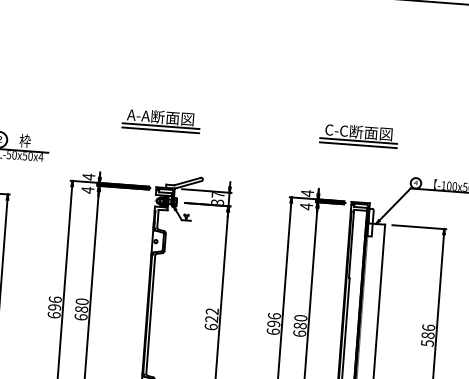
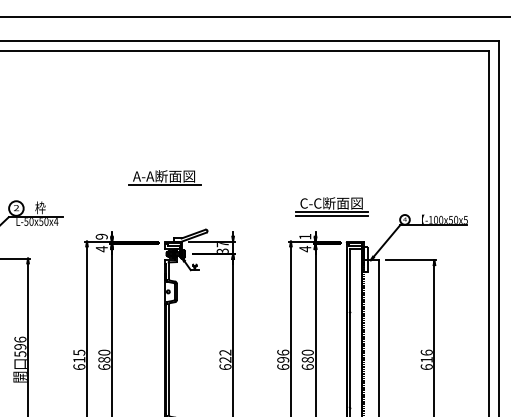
line: (160, 130) -> (164, 188), removed
part: (358, 135) -> (331, 206), moved
text: (88, 176) -> (101, 236), 4 -> 9
text: (307, 193) -> (305, 236), 4 -> 1
text: (55, 302) -> (79, 355), 696 -> 615
text: (427, 339) -> (426, 363), 586 -> 616

